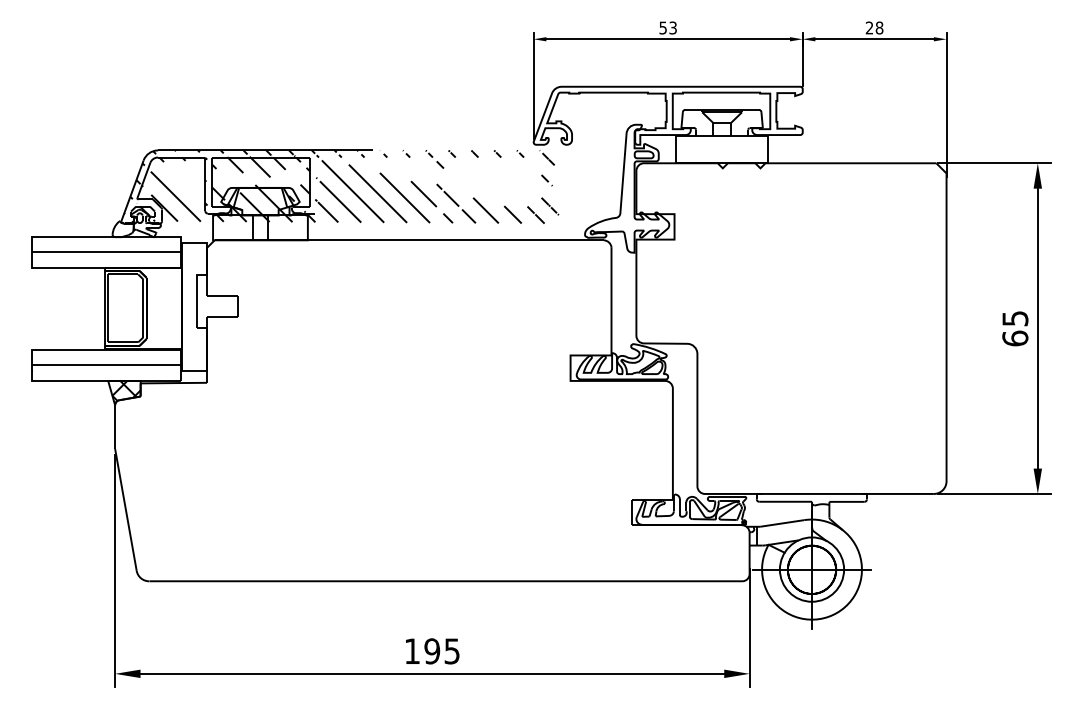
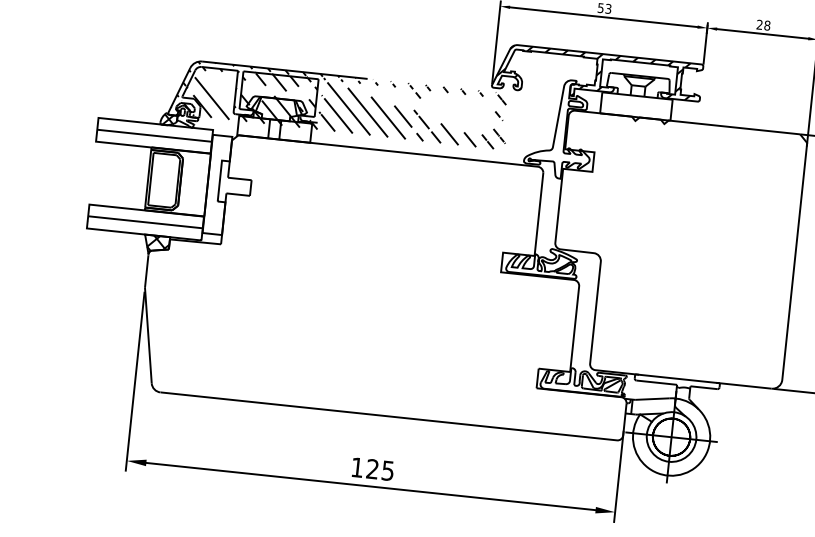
hatch: (663, 115) -> (594, 75), added
hatch: (122, 230) -> (168, 120), added
text: (432, 651) -> (372, 469), 195 -> 125

